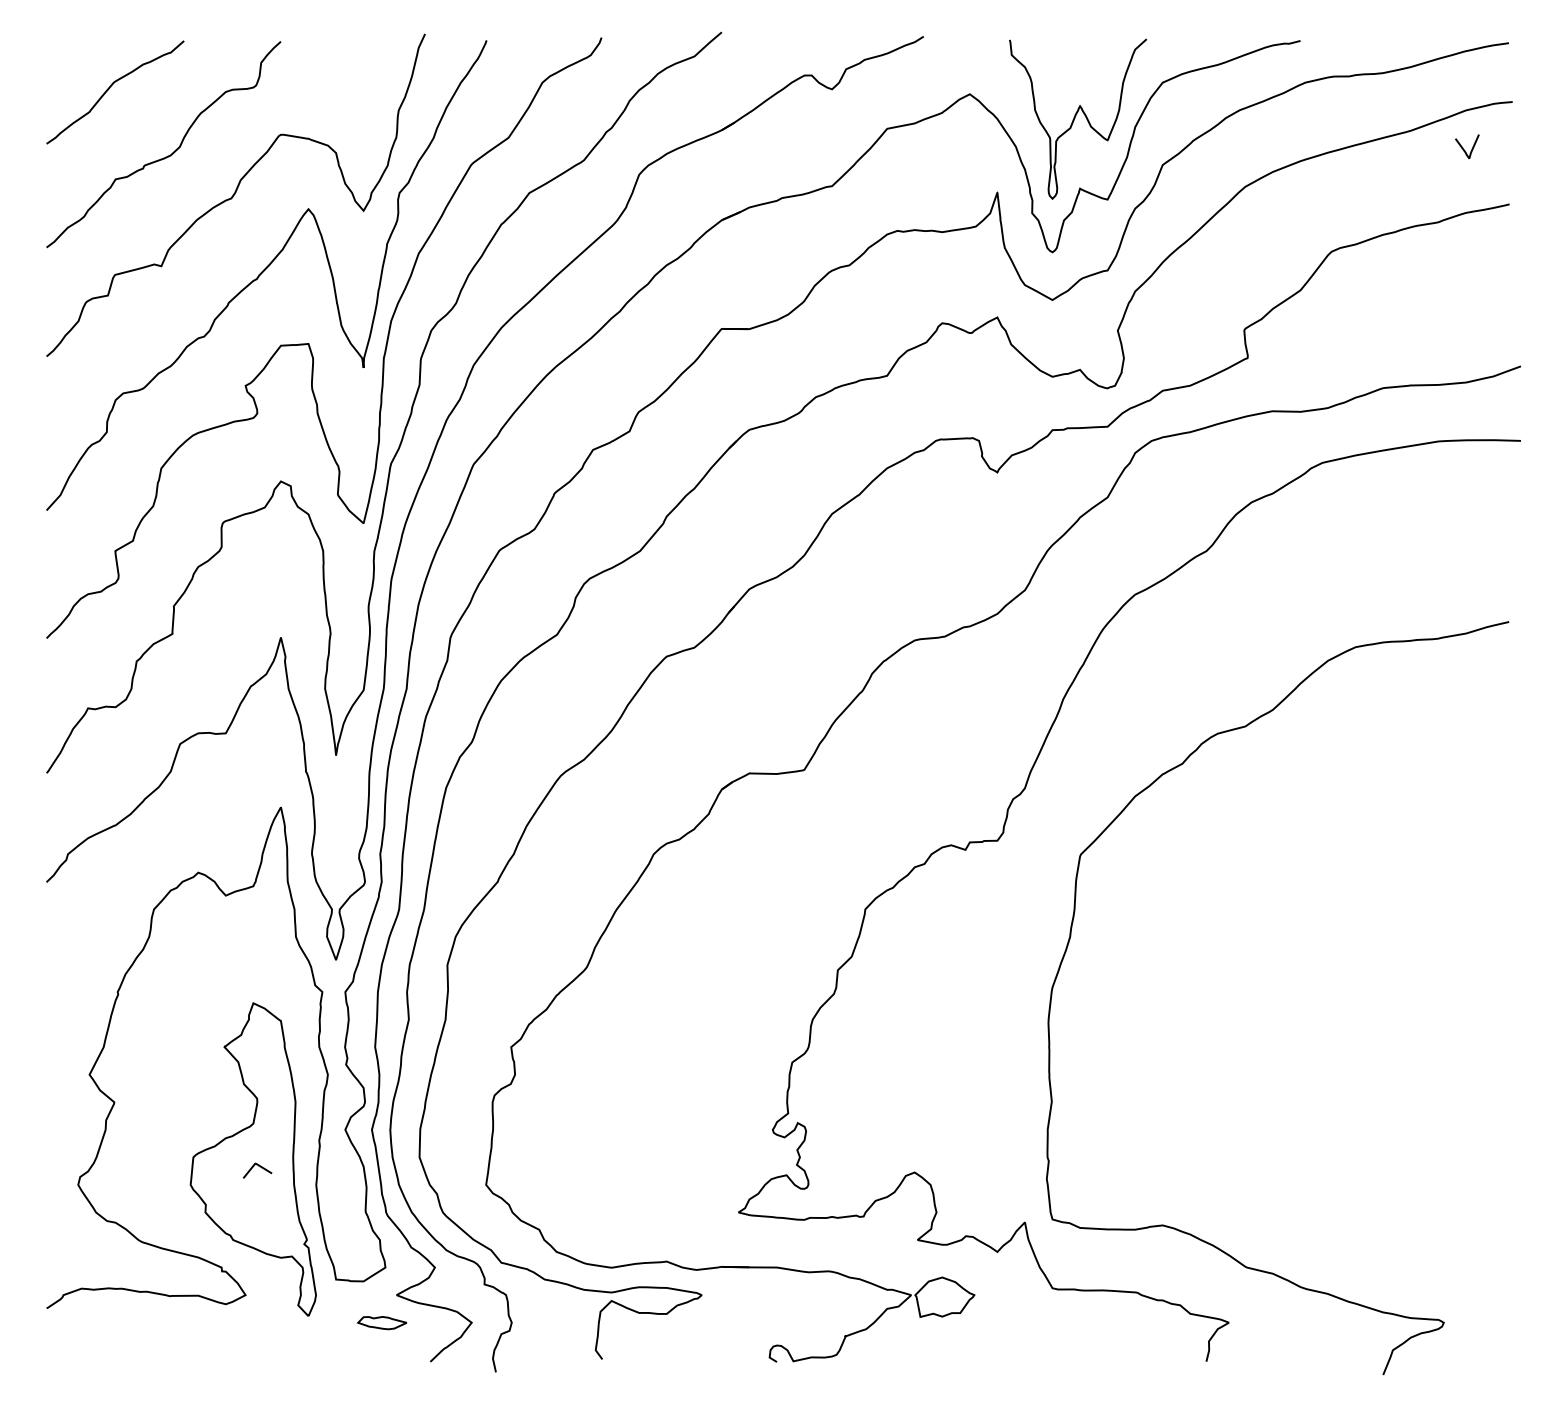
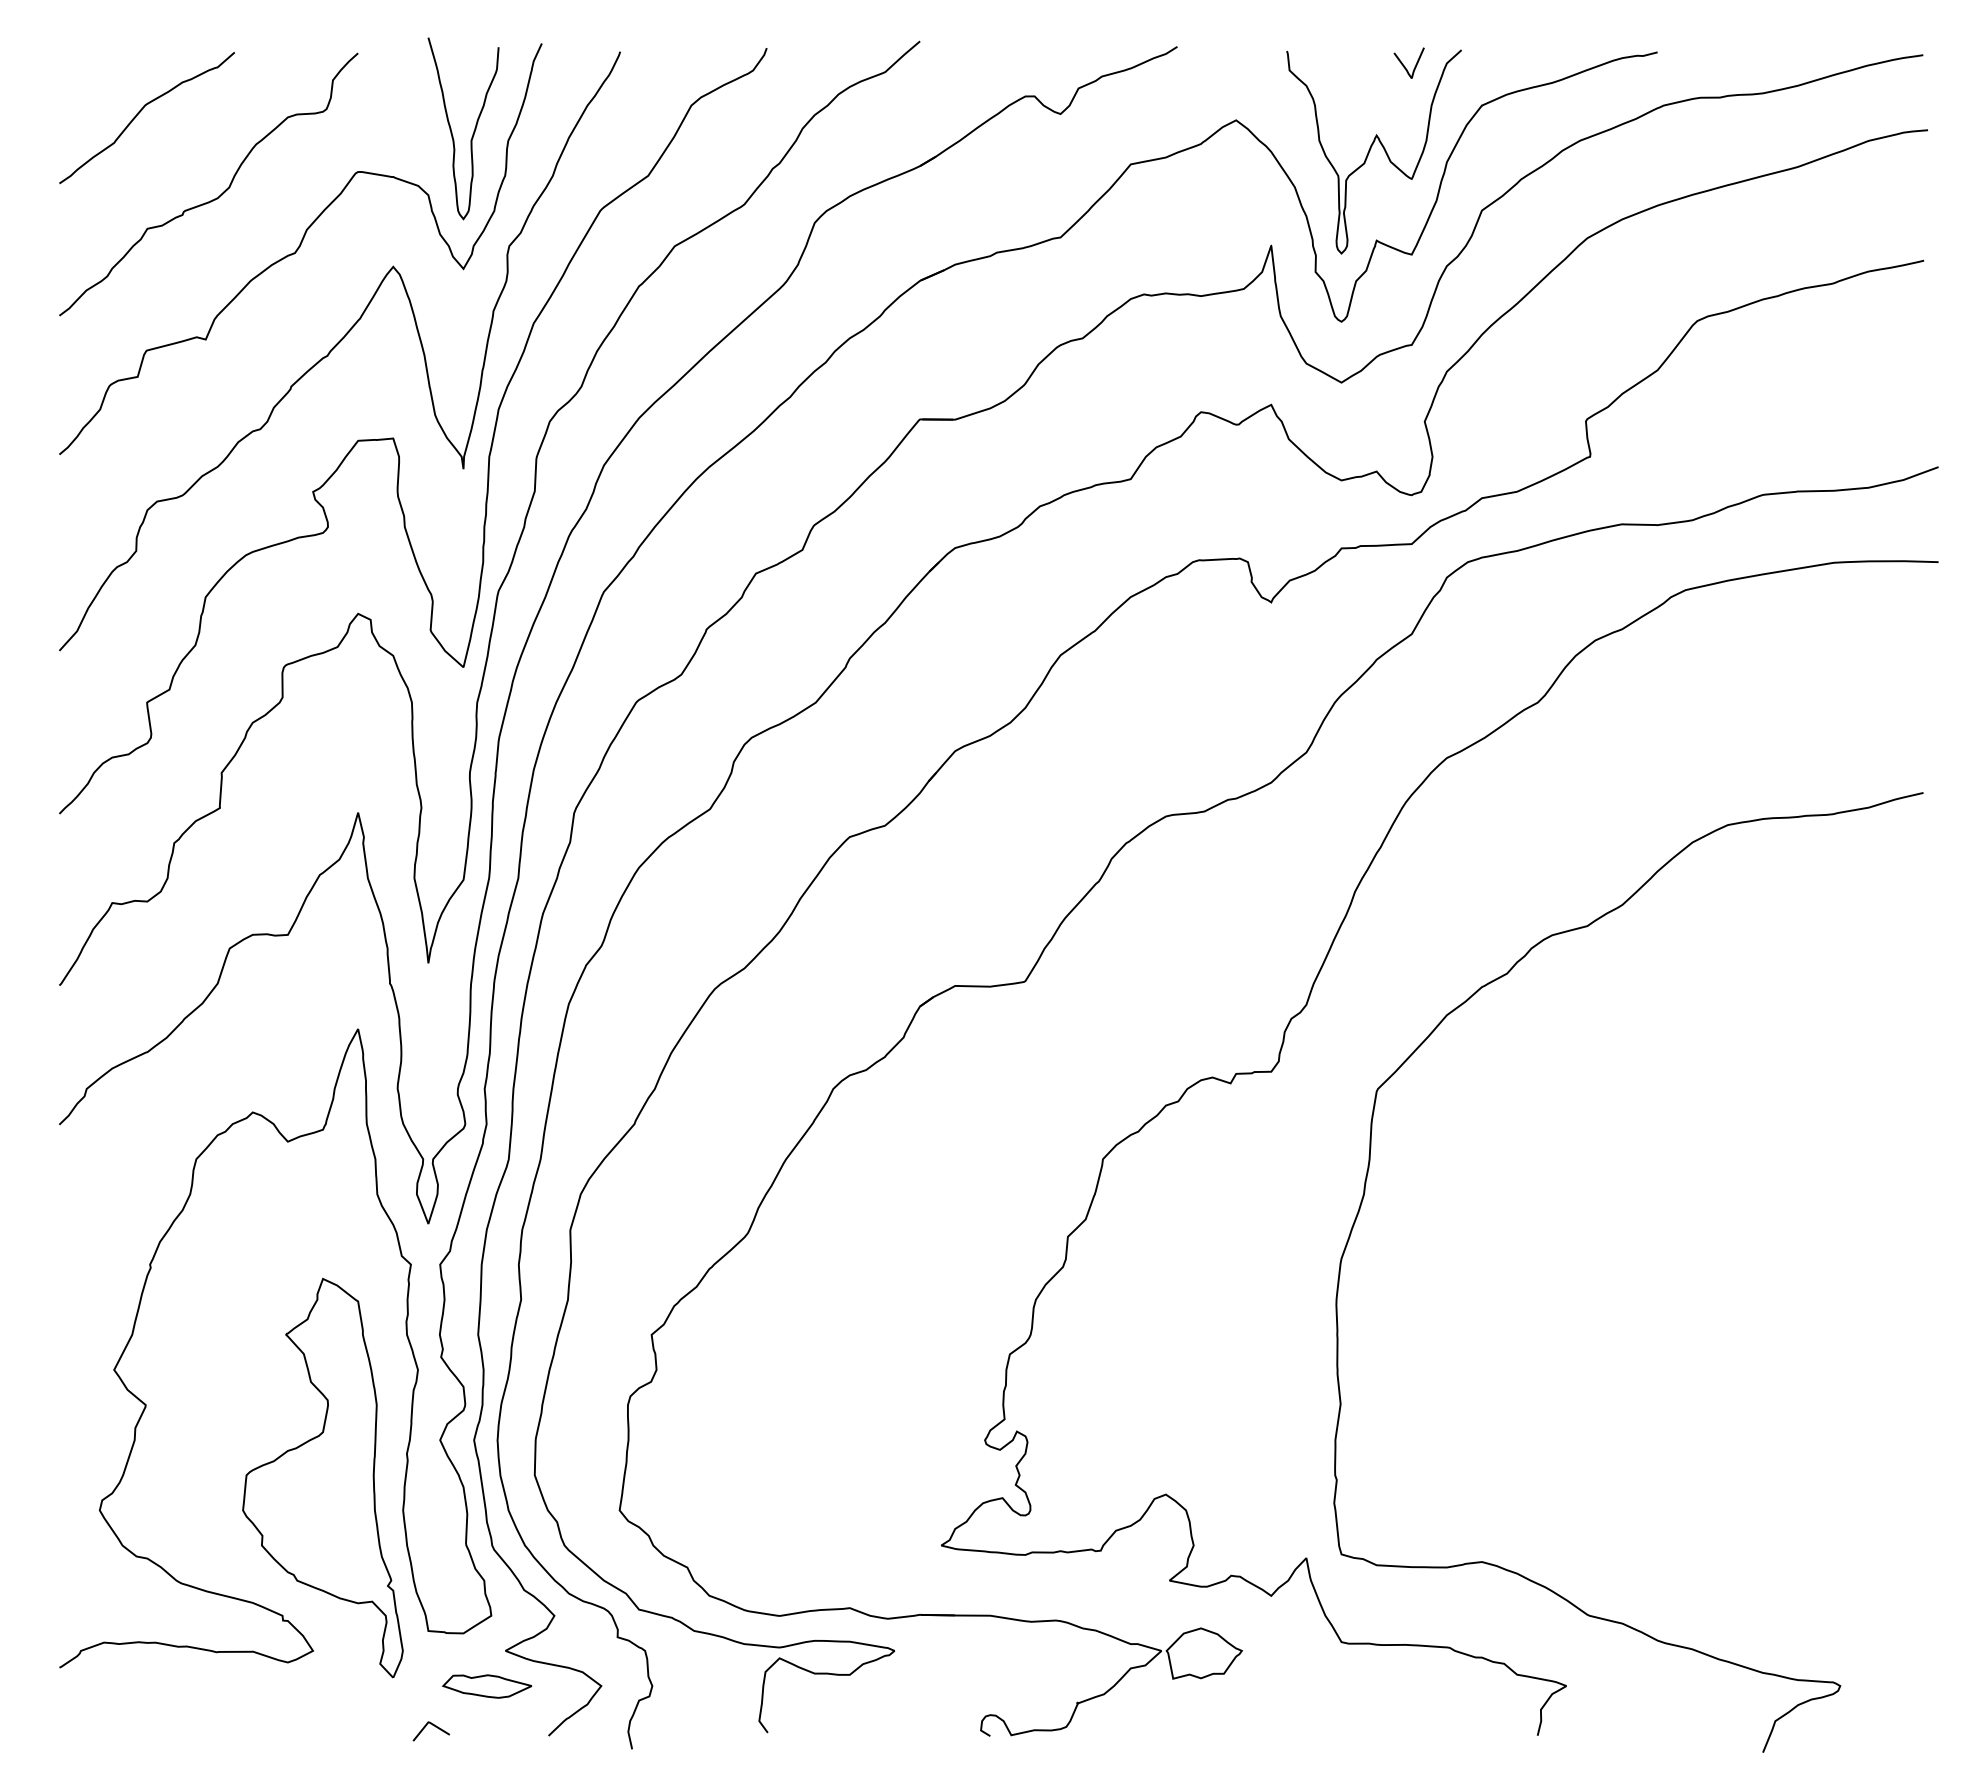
curve: (371, 103) -> (473, 131), added
curve: (1463, 148) -> (1404, 65), moved
line: (258, 1166) -> (432, 1725), moved
part: (382, 1323) -> (487, 1686), size x1.43

